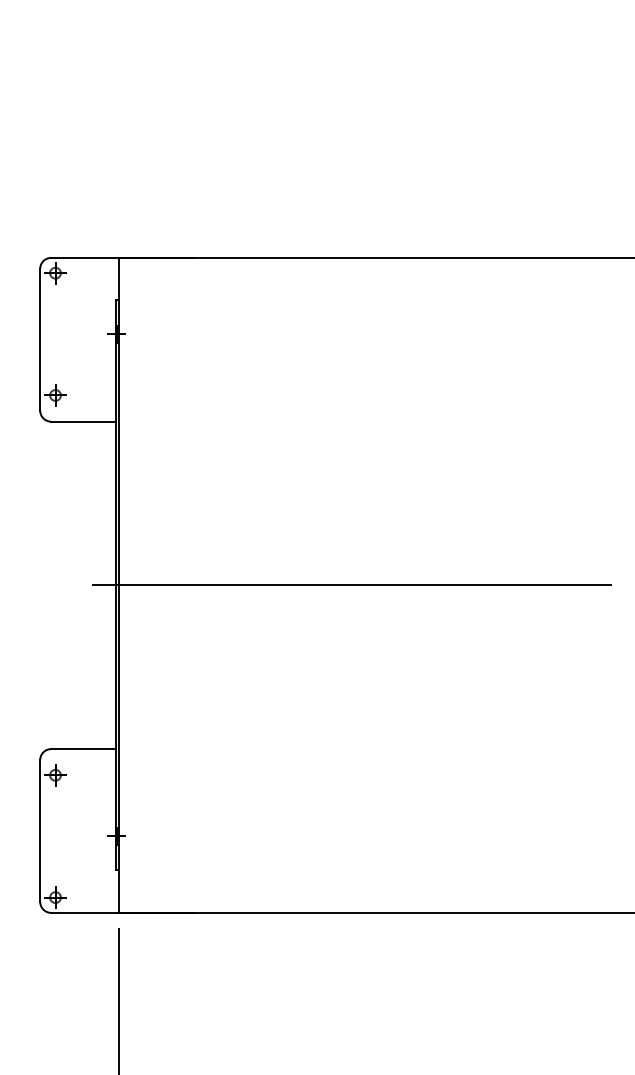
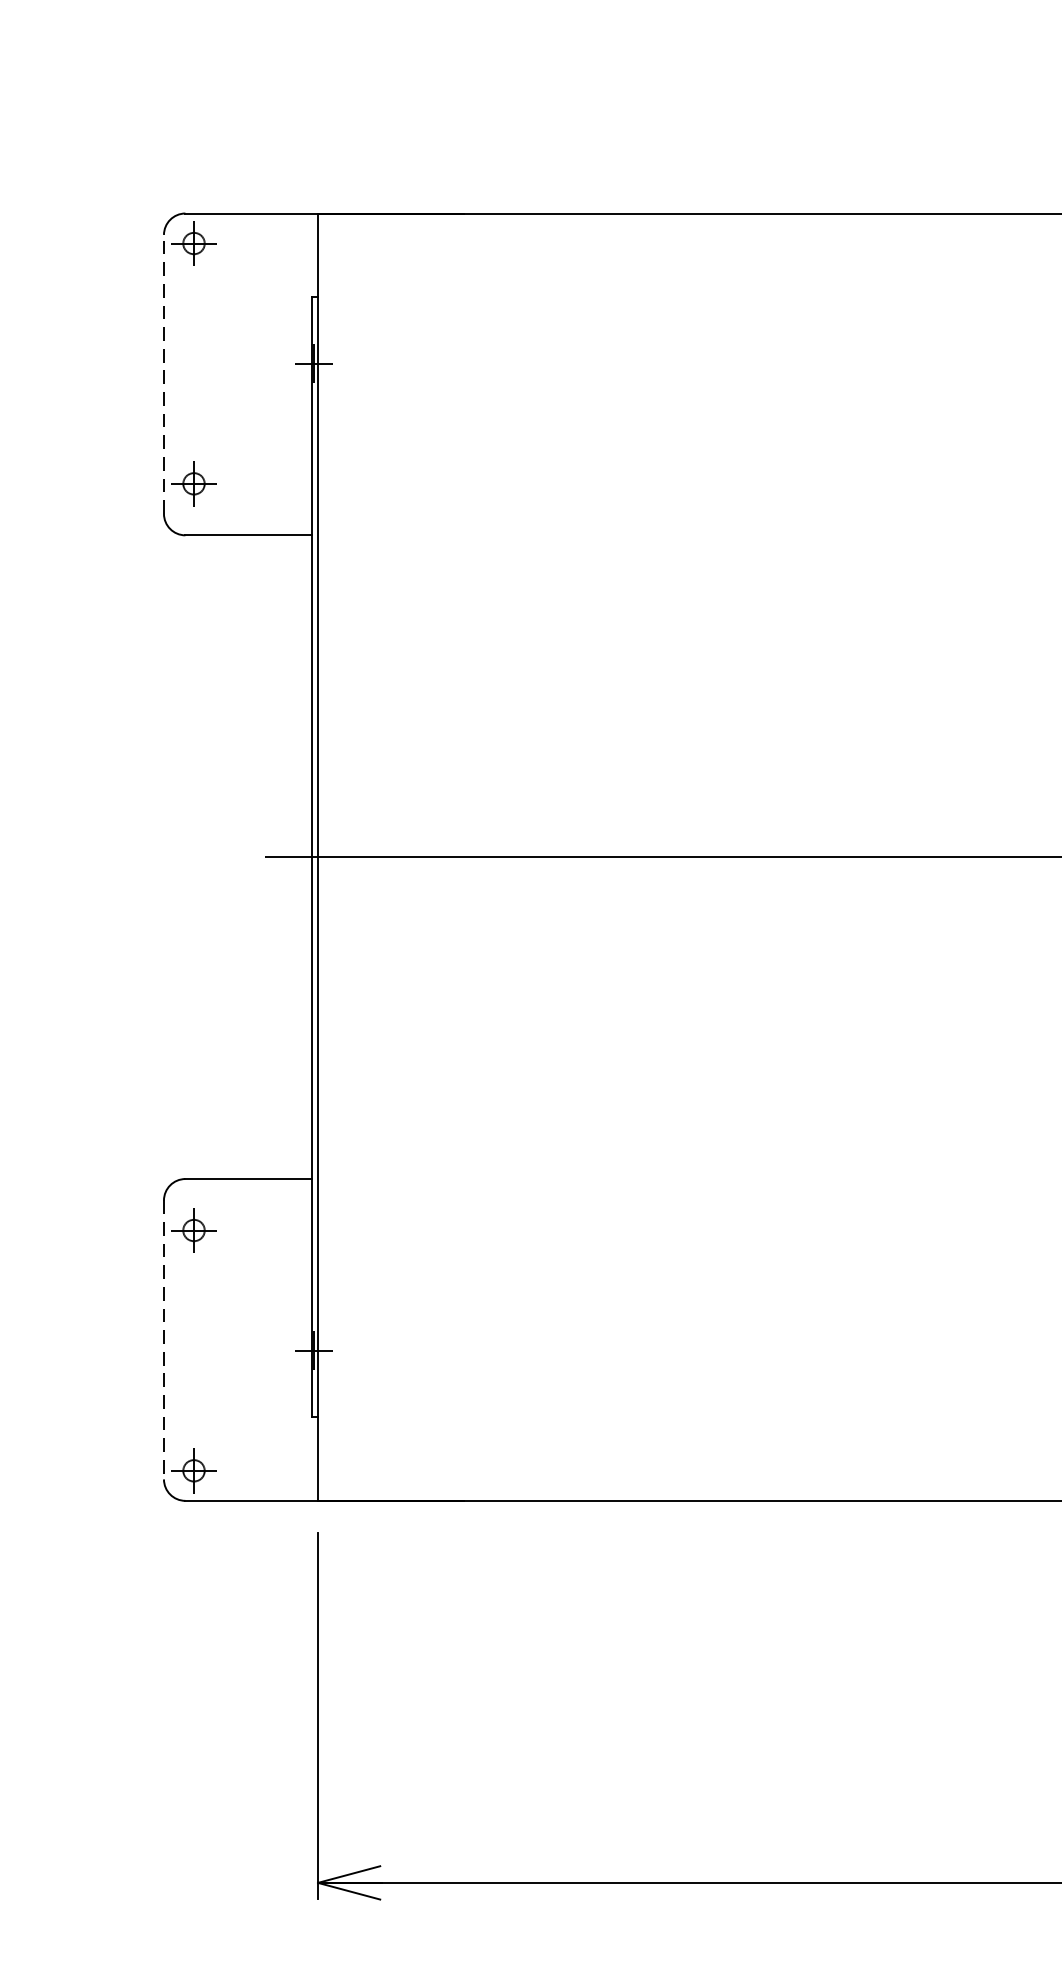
line: (40, 339) -> (164, 373), solid -> dashed
line: (40, 830) -> (164, 1338), solid -> dashed

